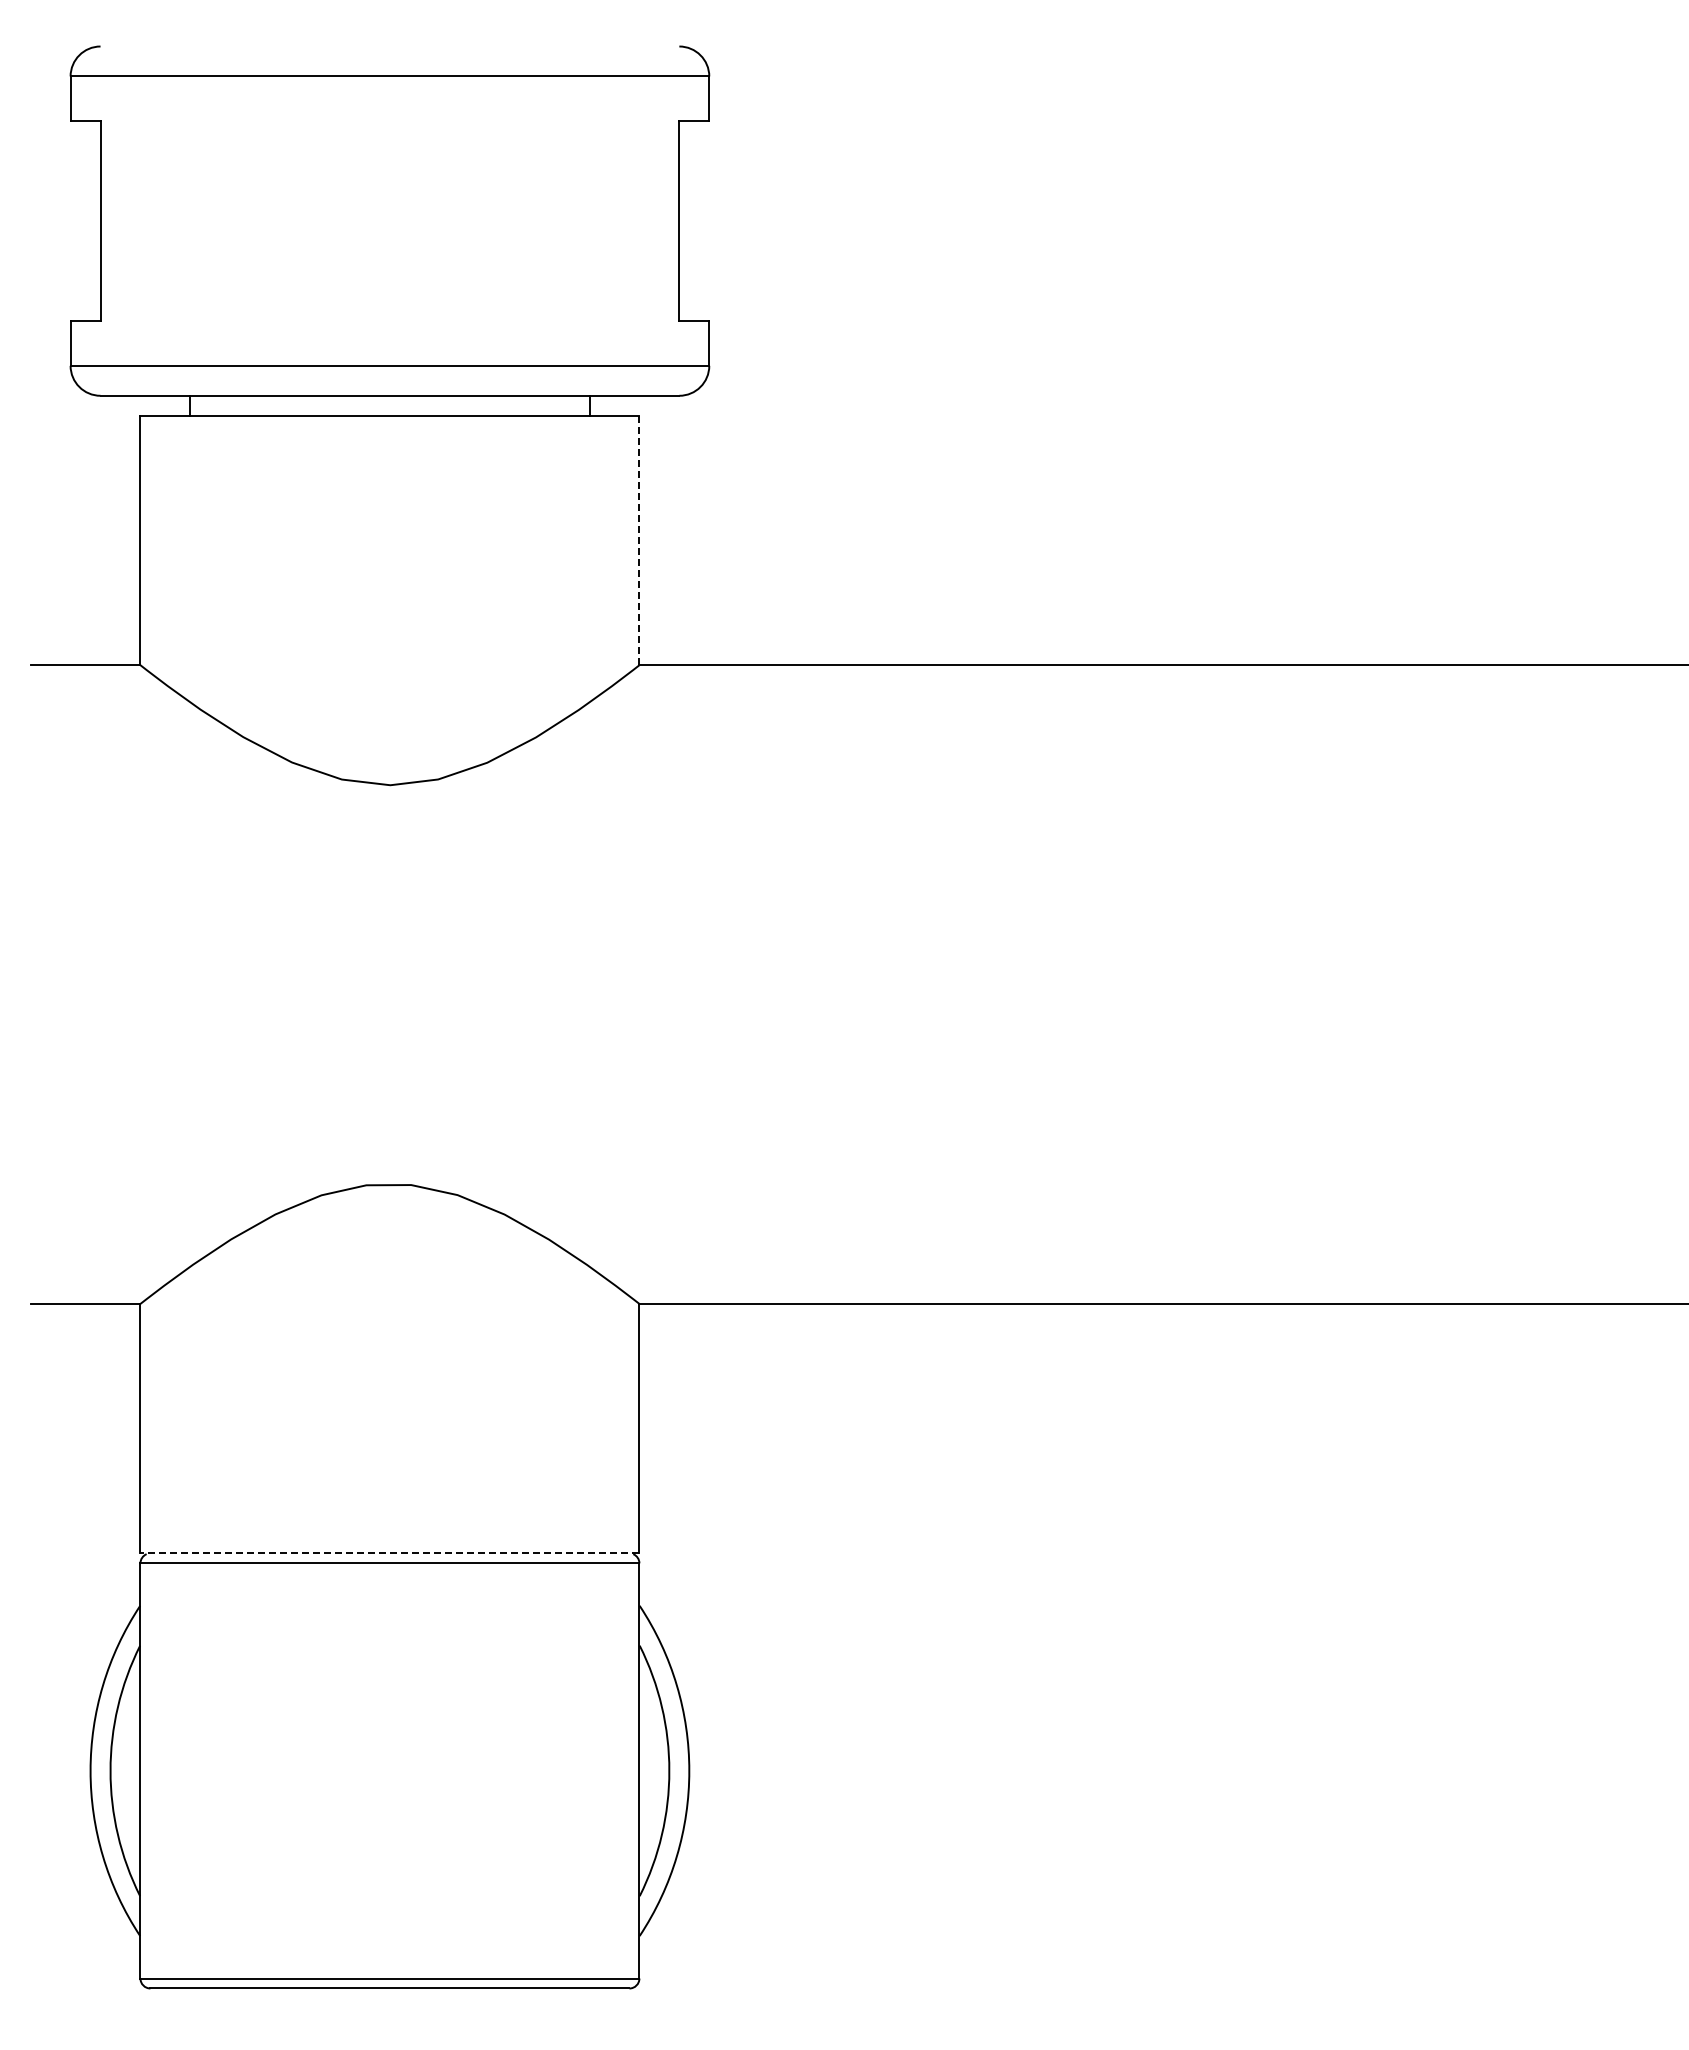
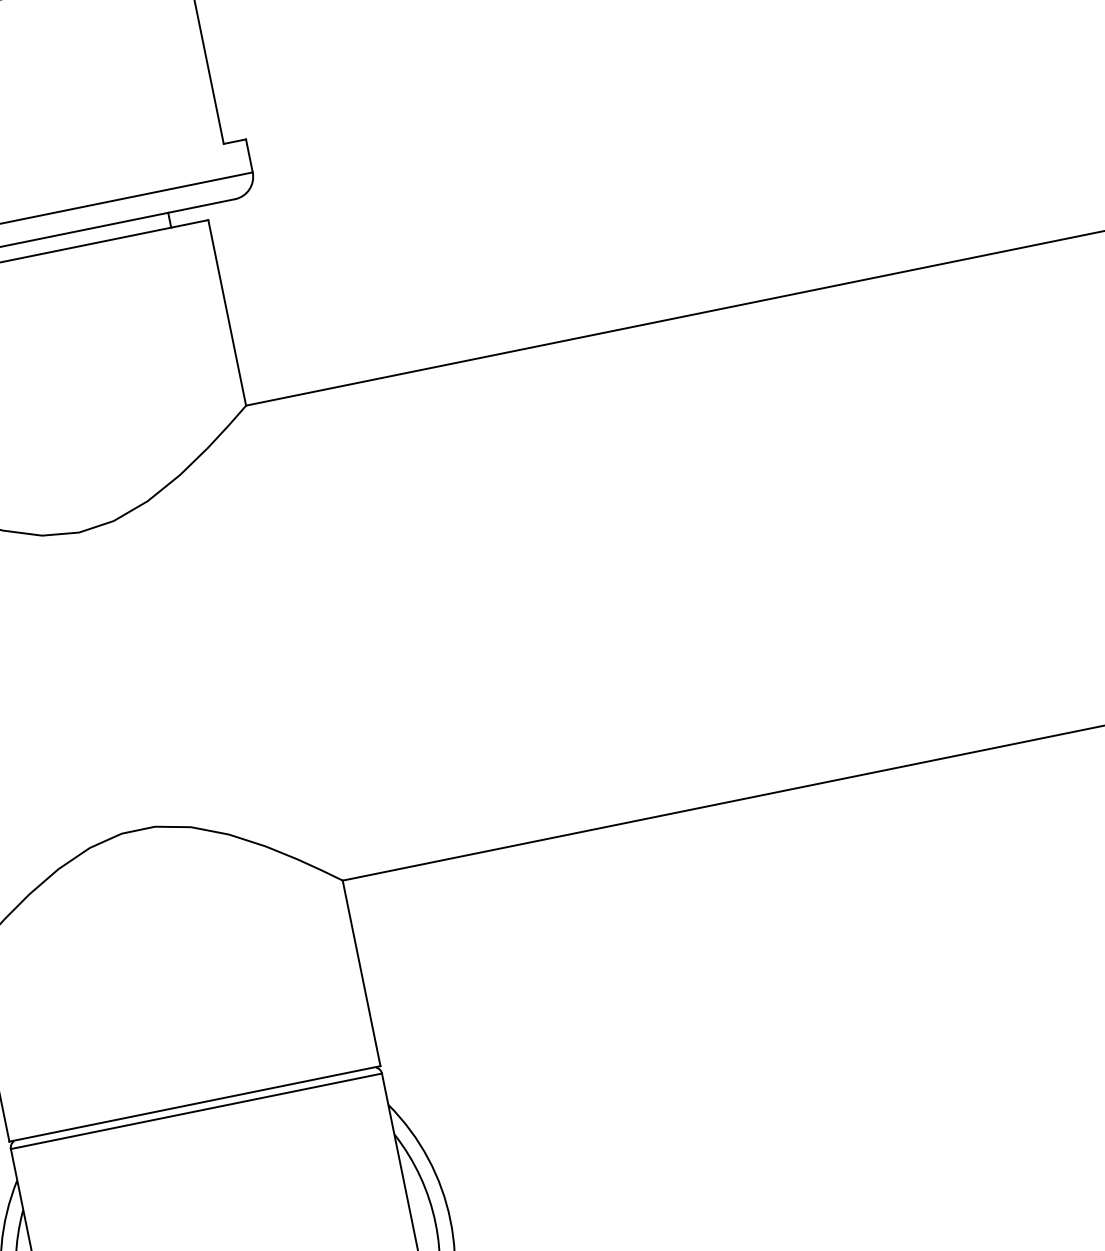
line: (639, 540) -> (227, 312), dashed -> solid
line: (389, 1553) -> (194, 1104), dashed -> solid

